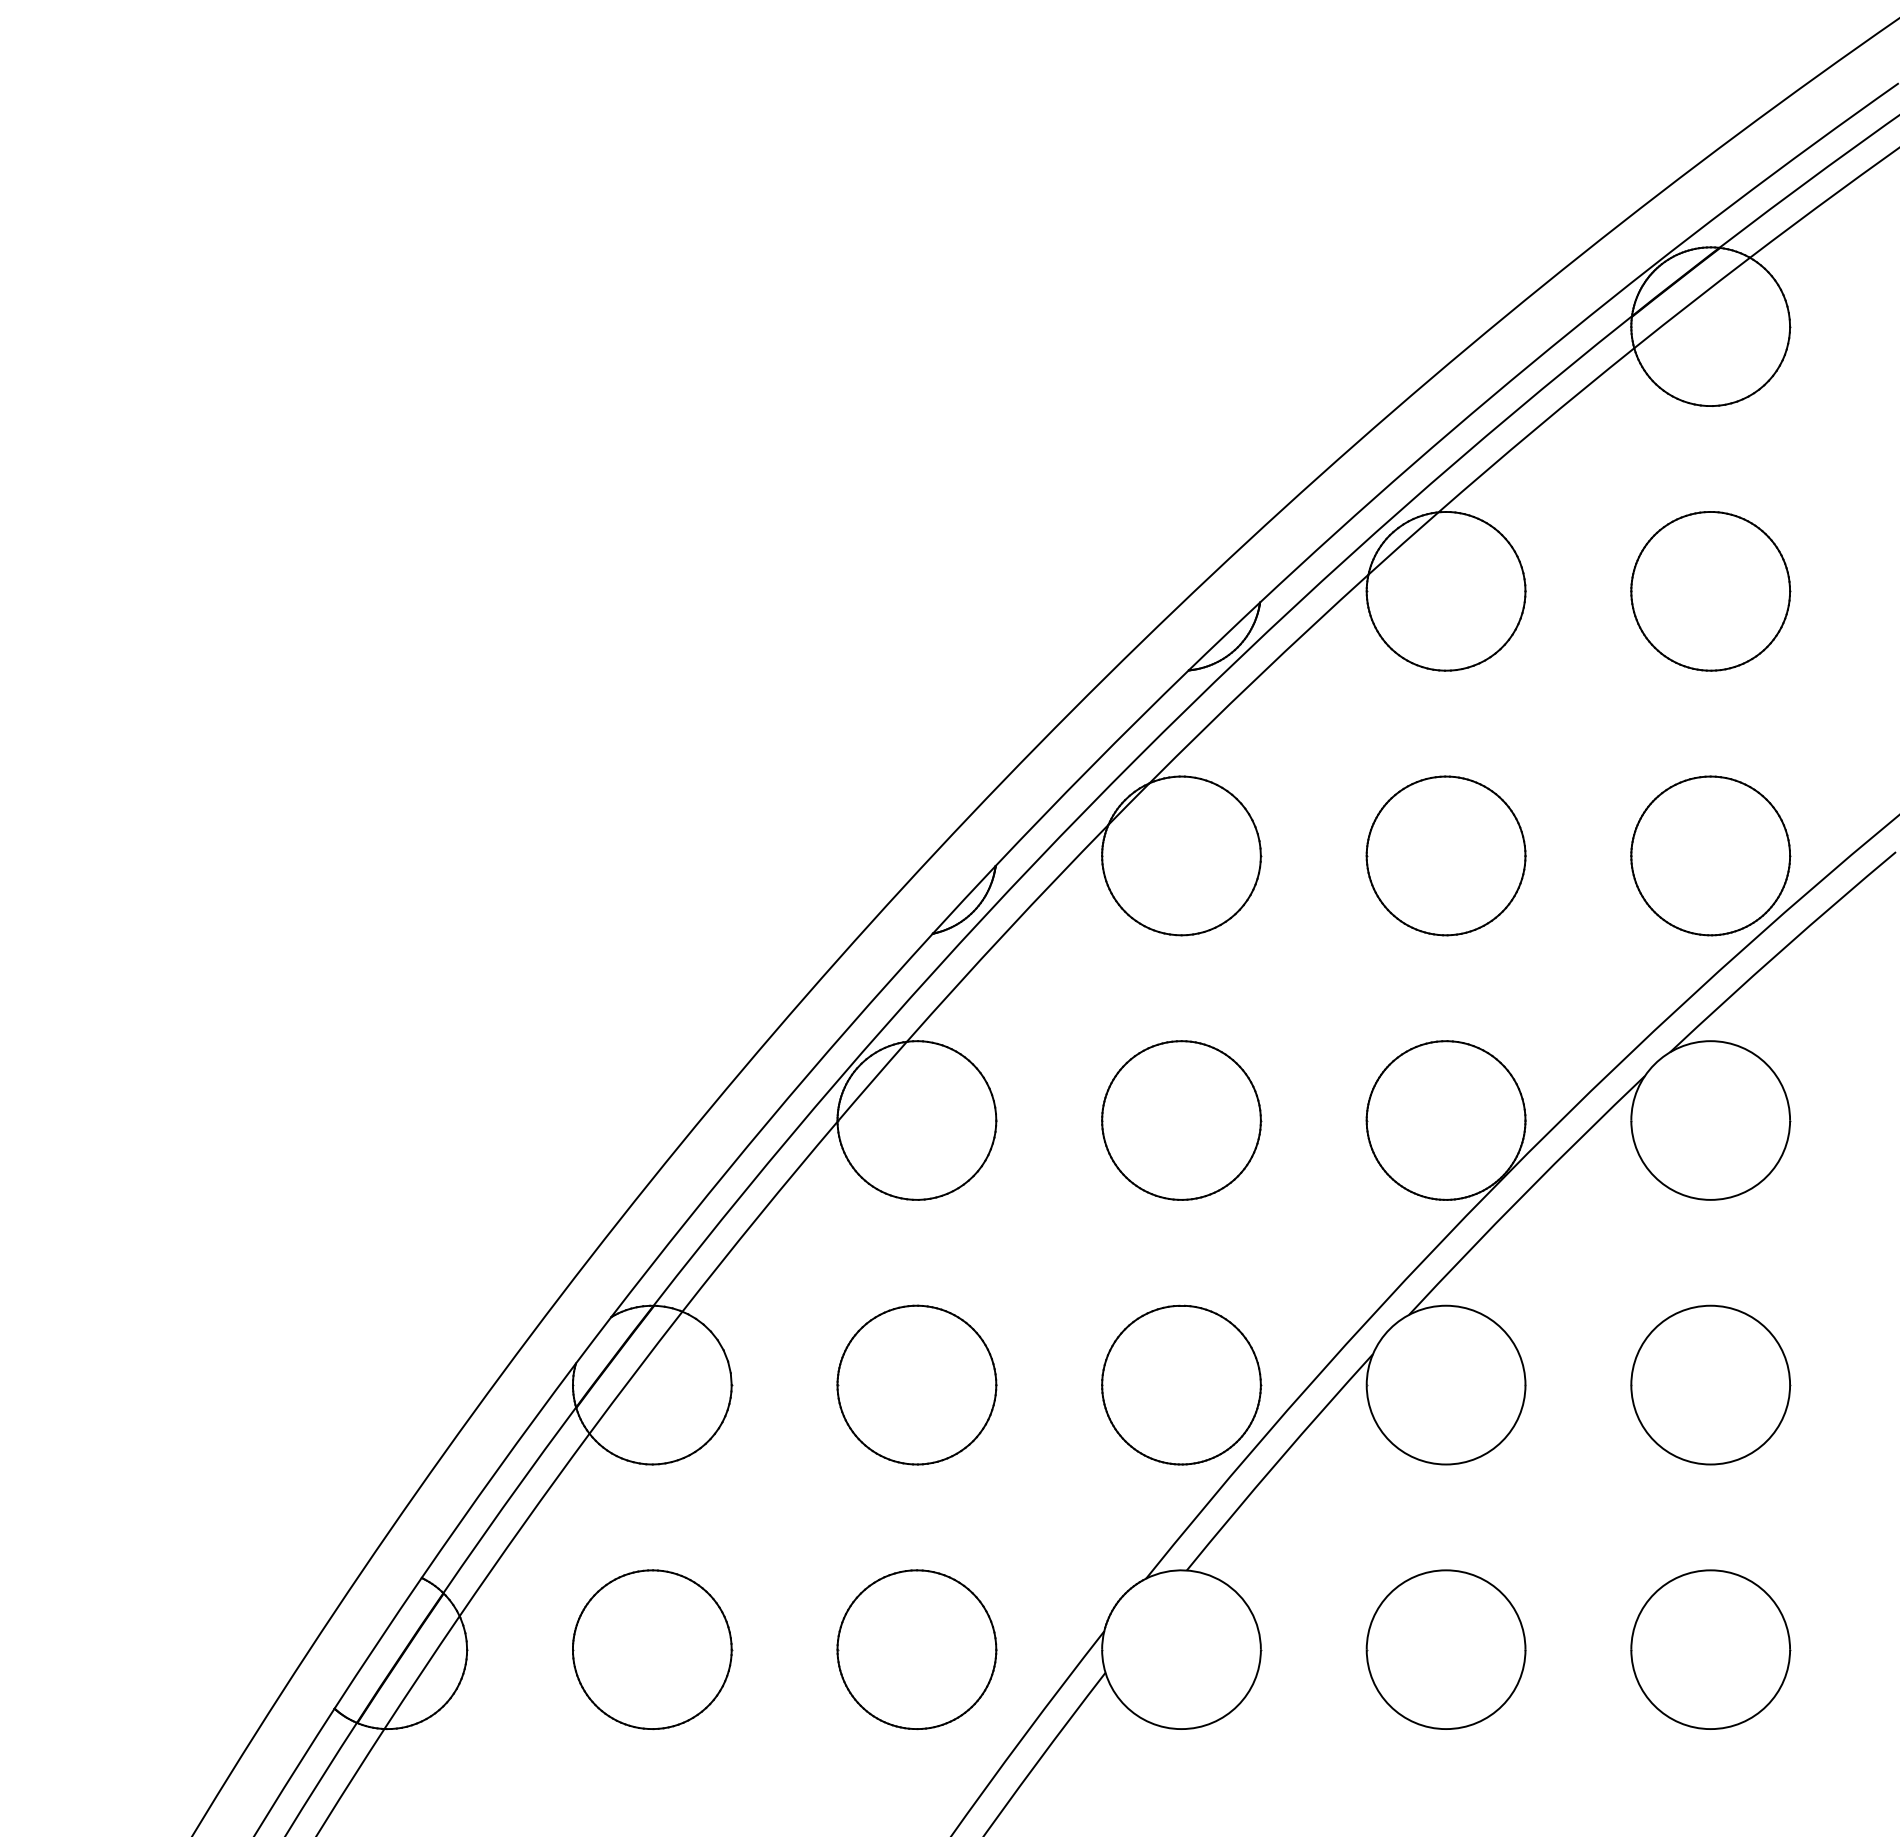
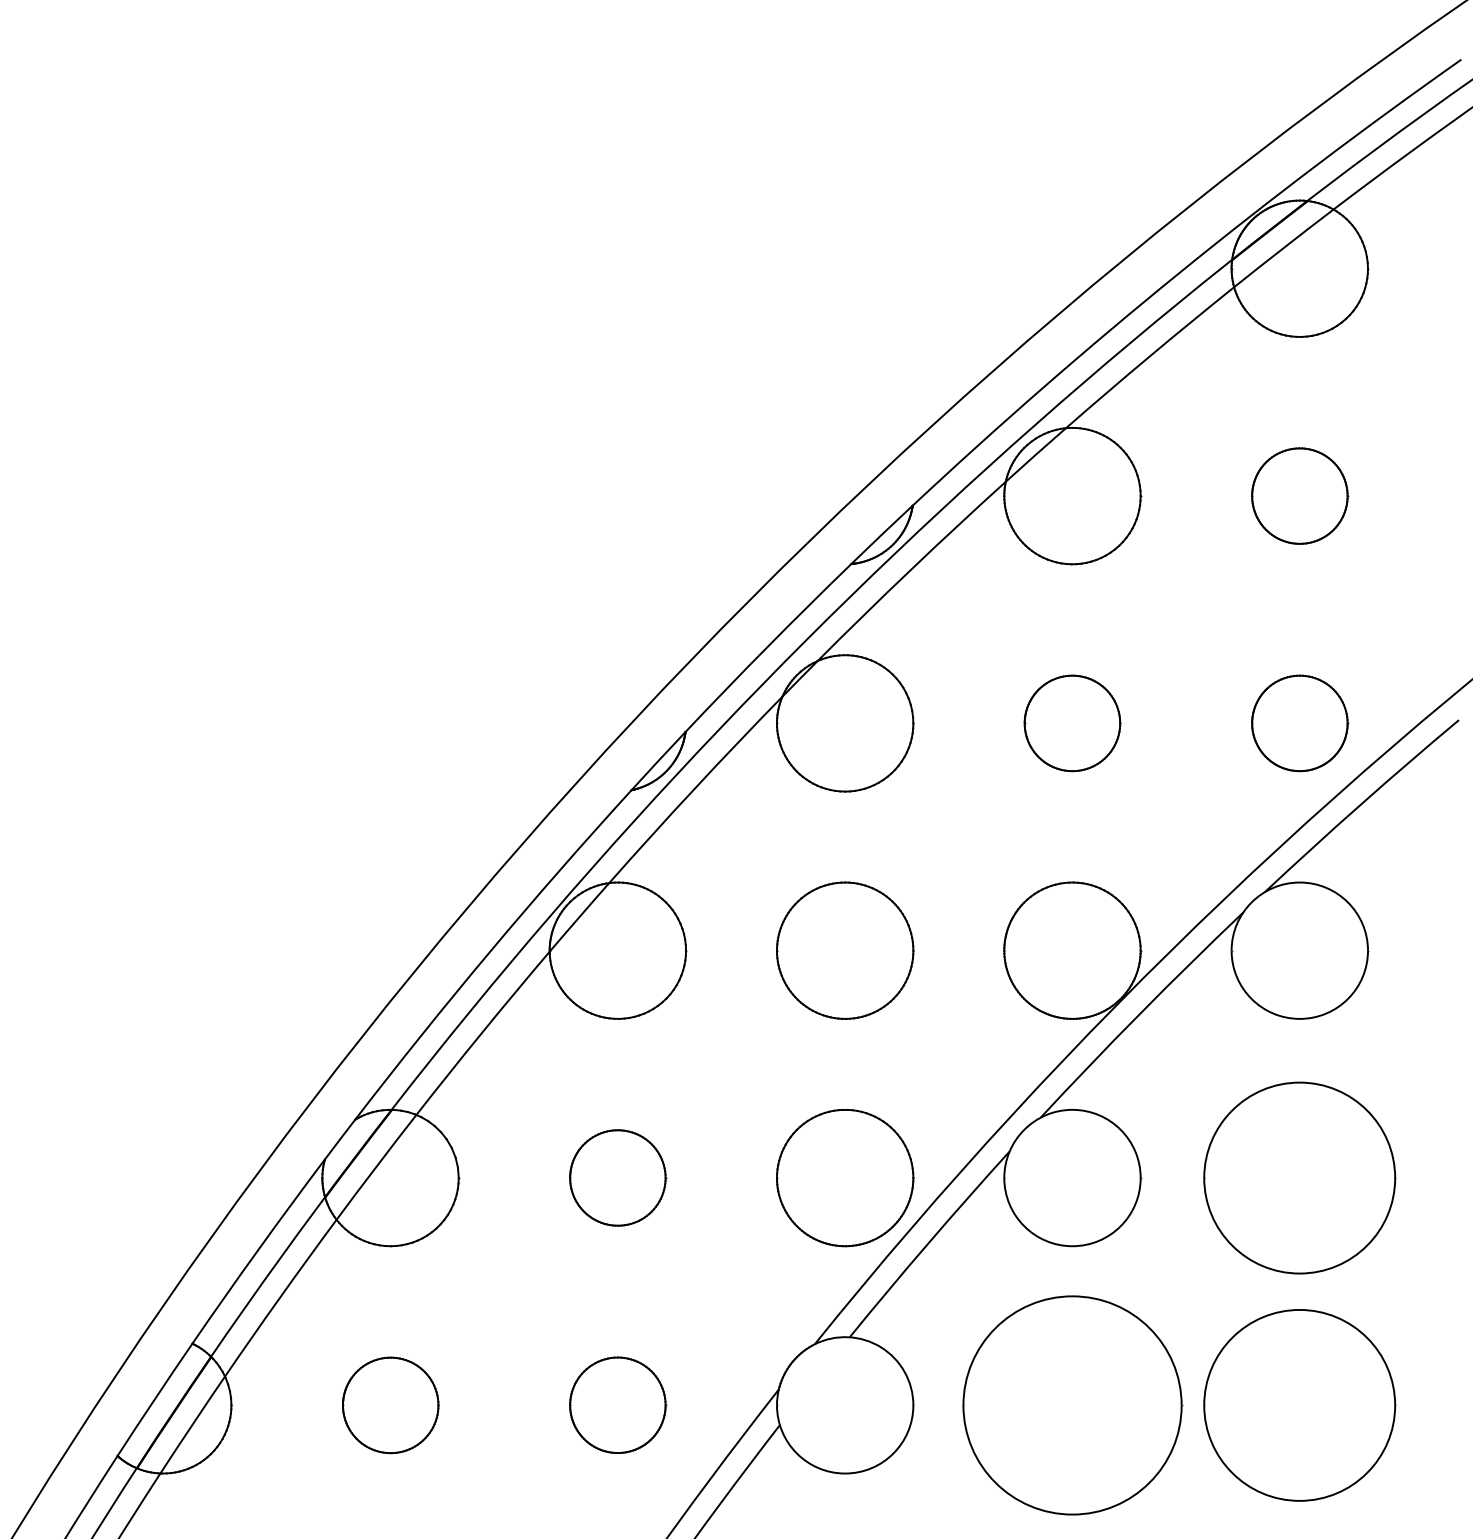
part: (1710, 591) -> (1299, 496), size x0.7
part: (1445, 855) -> (1071, 723), size x0.7
part: (1710, 855) -> (1299, 723), size x0.7
part: (916, 1384) -> (617, 1177), size x0.7
part: (1710, 1384) -> (1299, 1177), size x1.4
part: (652, 1649) -> (390, 1405), size x0.7
part: (916, 1649) -> (617, 1405), size x0.7
part: (1445, 1649) -> (1071, 1405), size x1.6
part: (1710, 1649) -> (1299, 1405), size x1.4

